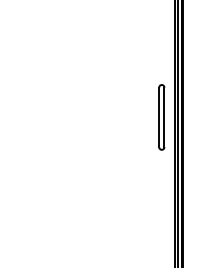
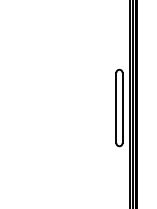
part: (161, 117) -> (119, 108), size x1.43

